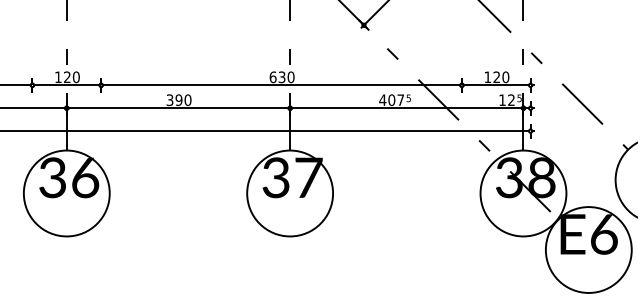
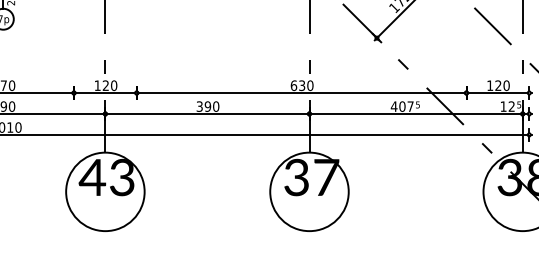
text: (68, 177) -> (106, 177), 36 -> 43

